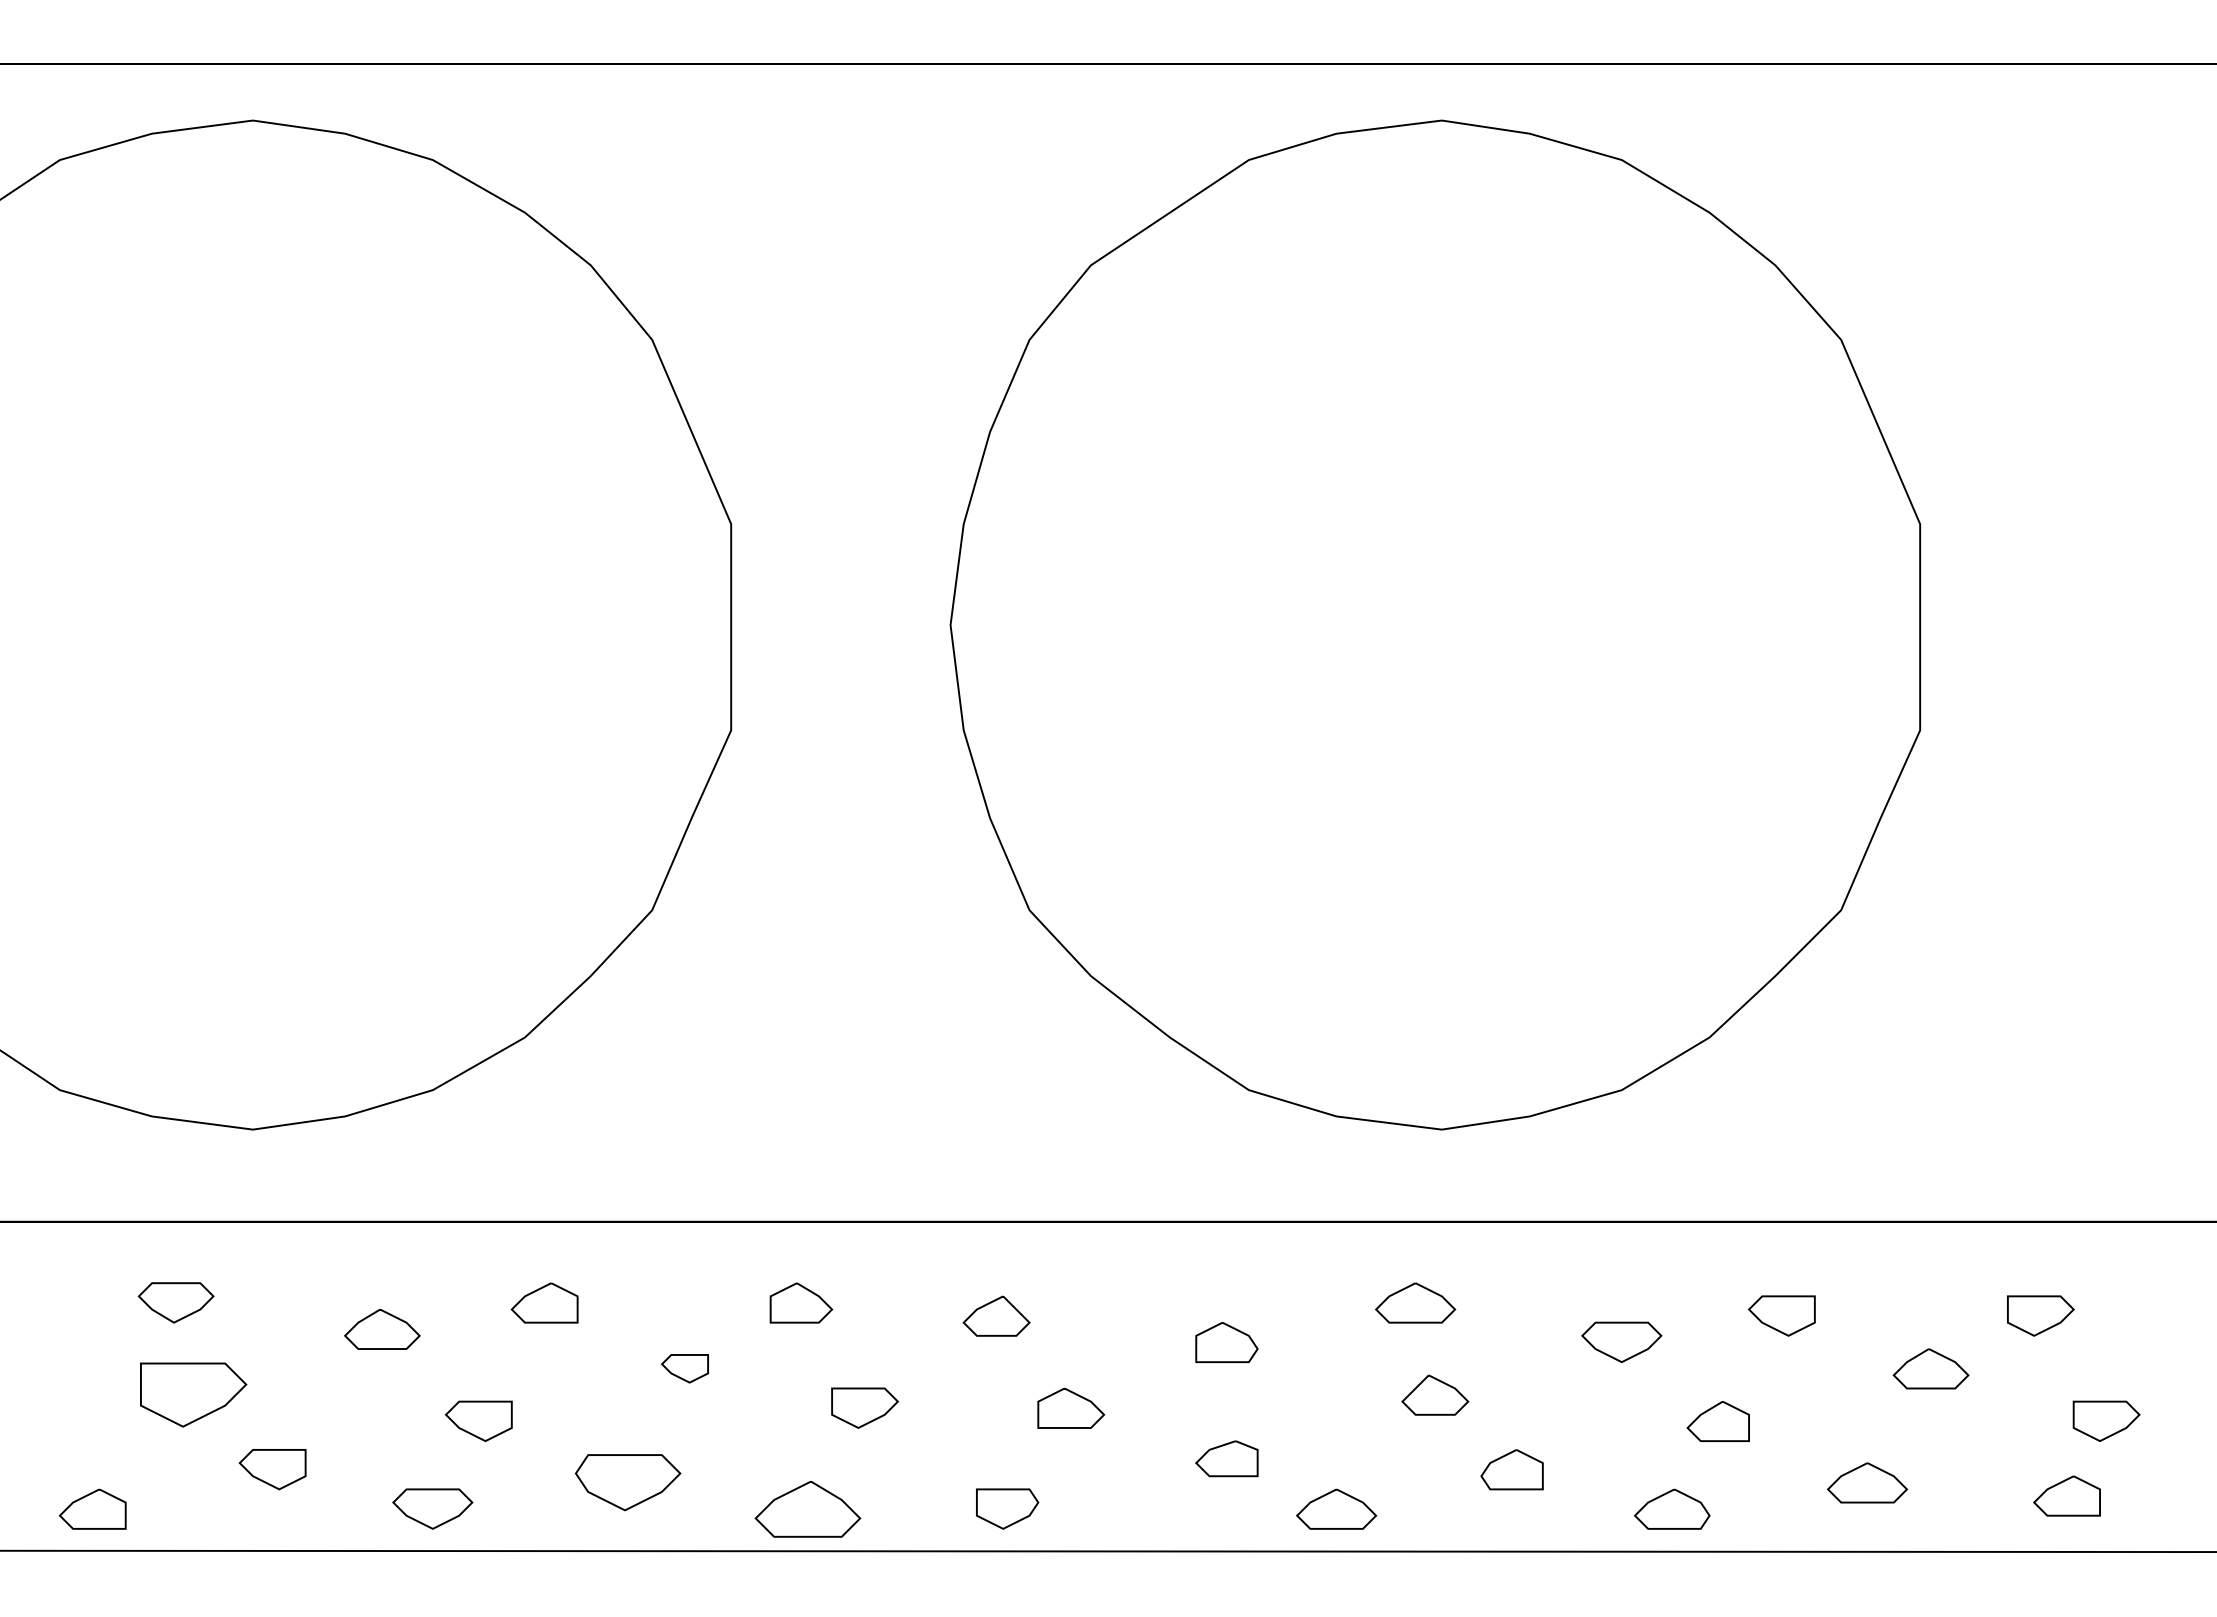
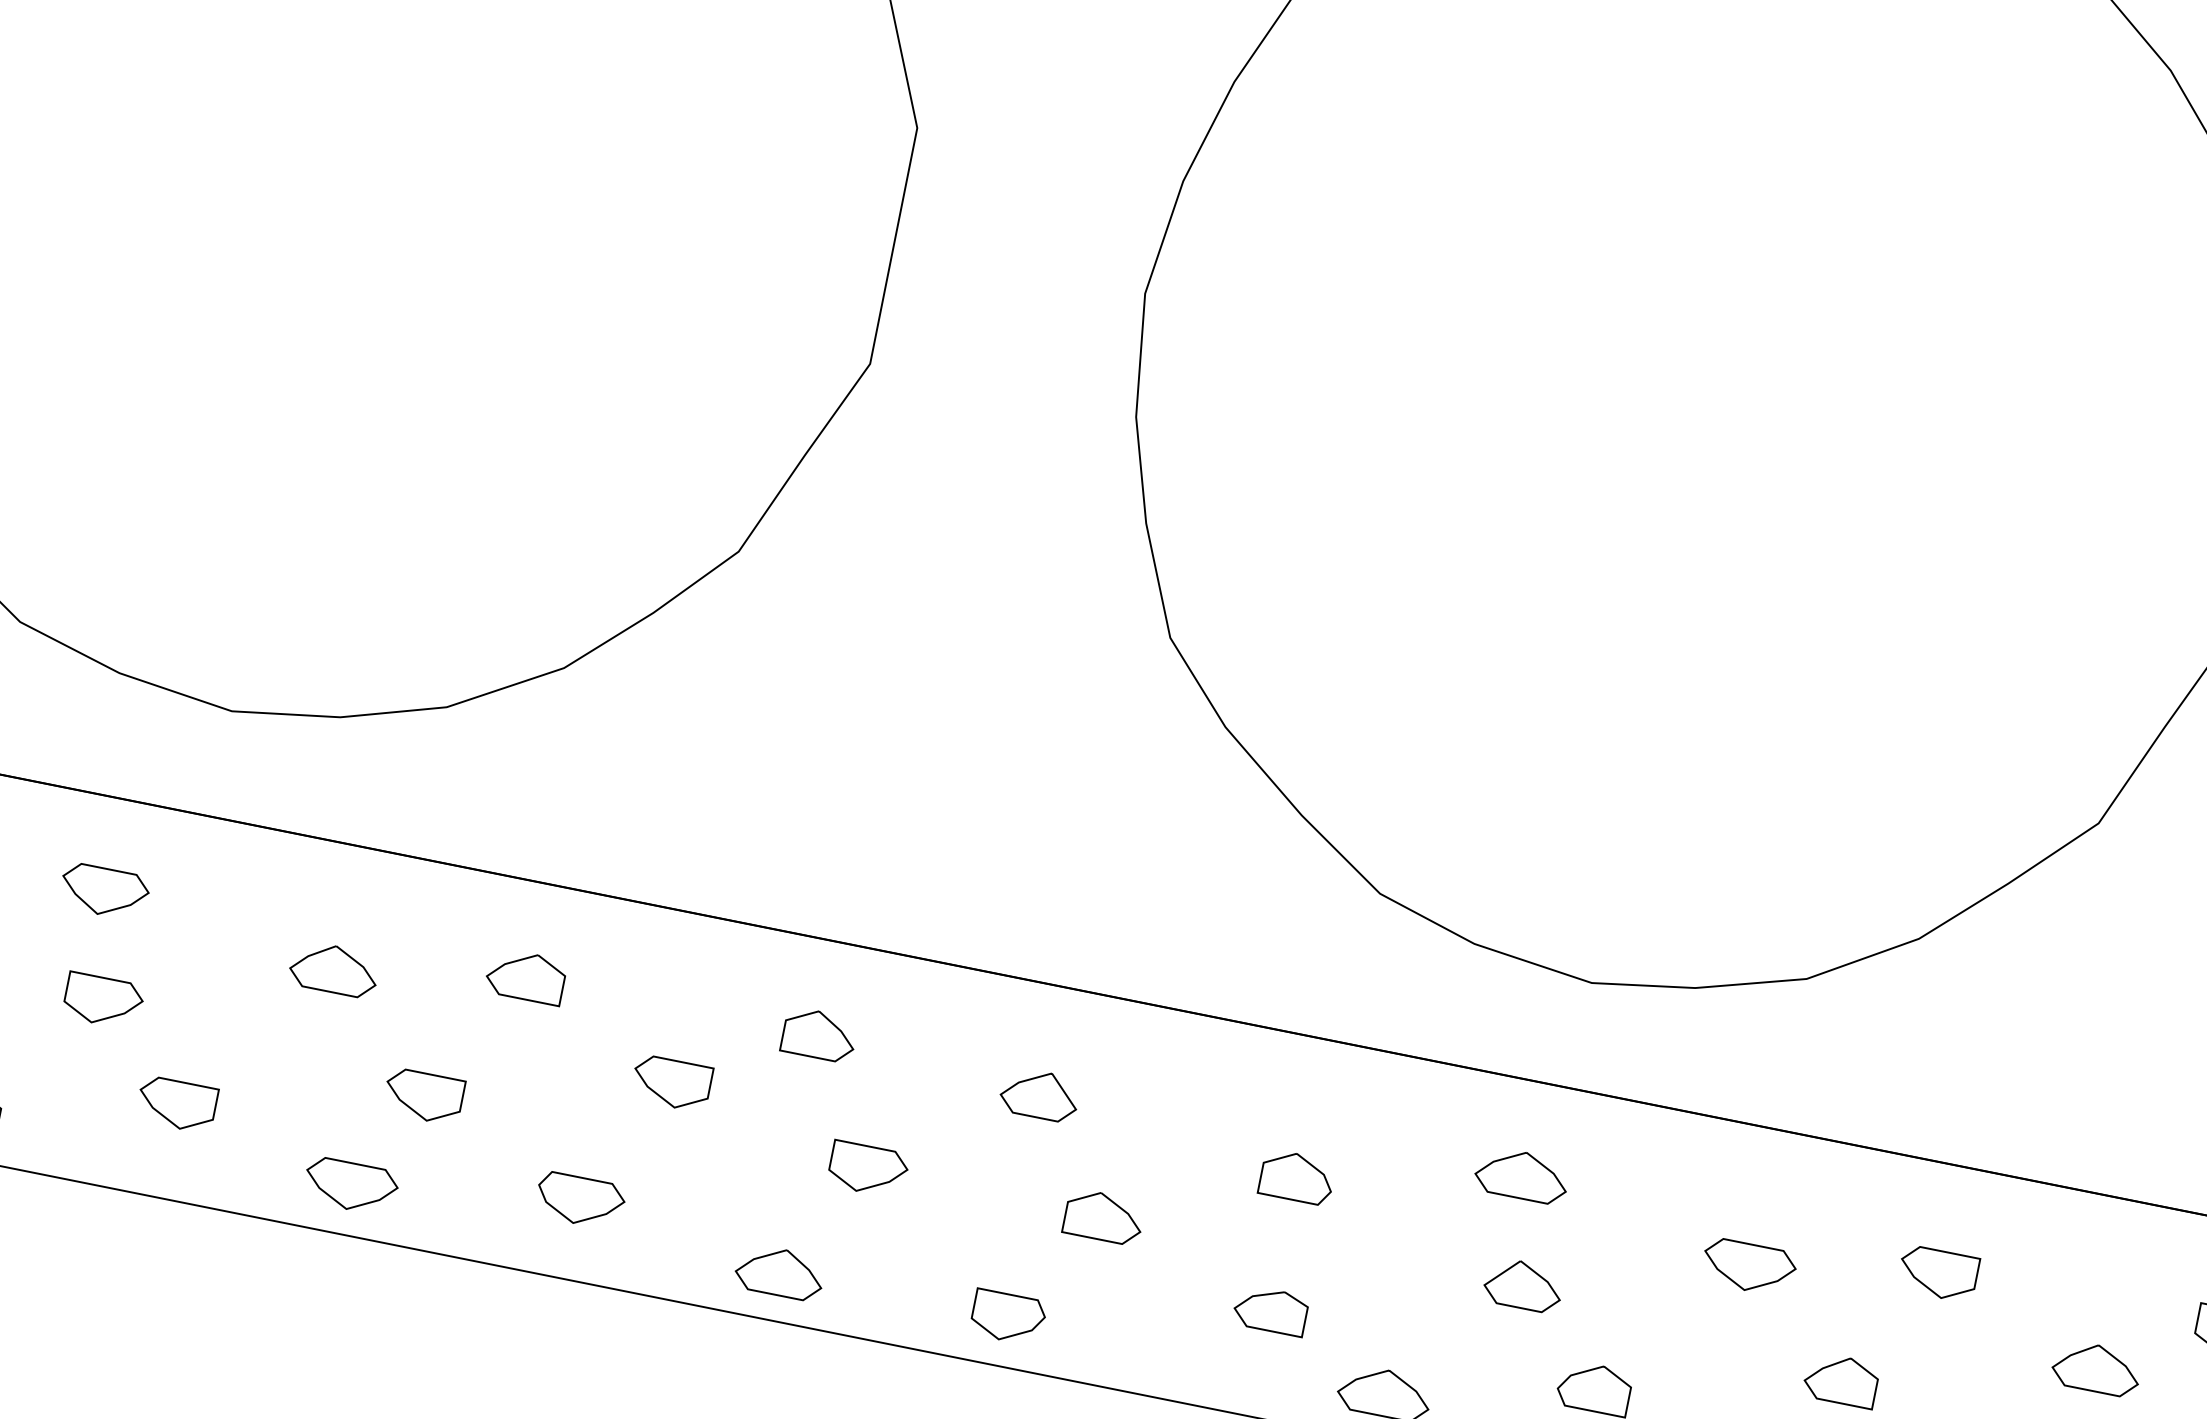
part: (684, 1368) -> (670, 1083), size x1.43
part: (193, 1394) -> (103, 1000), size x0.62
part: (627, 1482) -> (579, 1200), size x0.71
part: (807, 1508) -> (779, 1271), size x0.71

